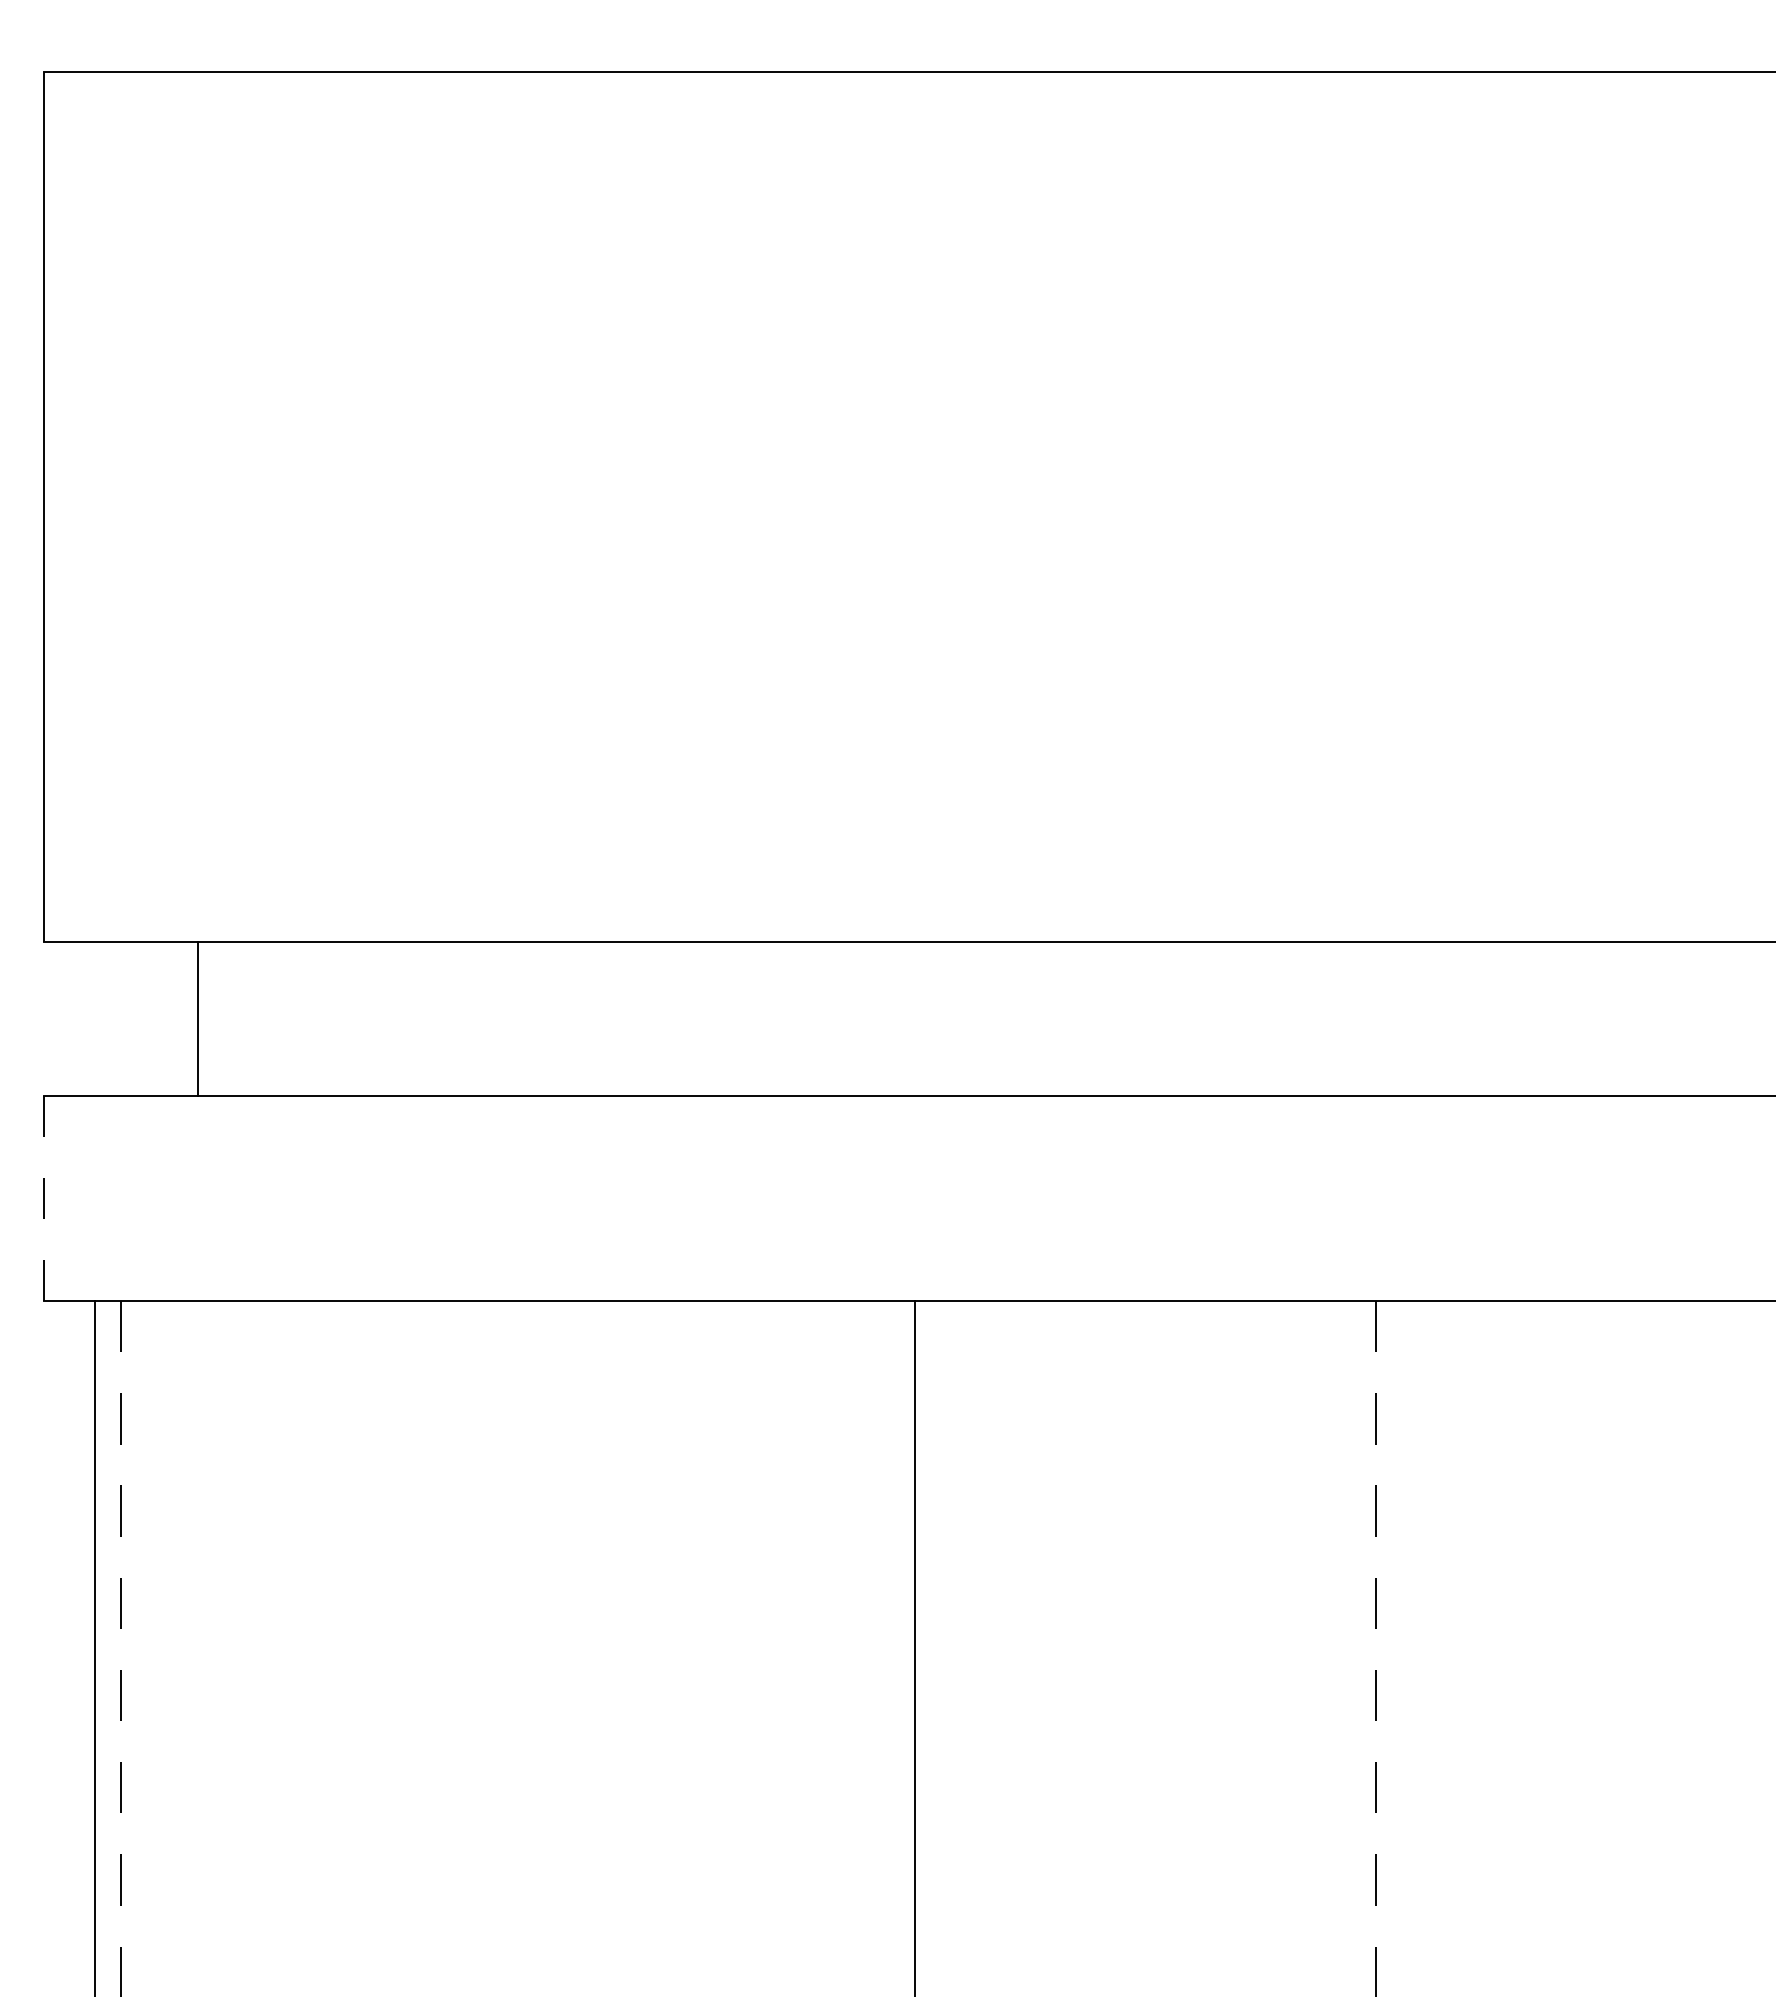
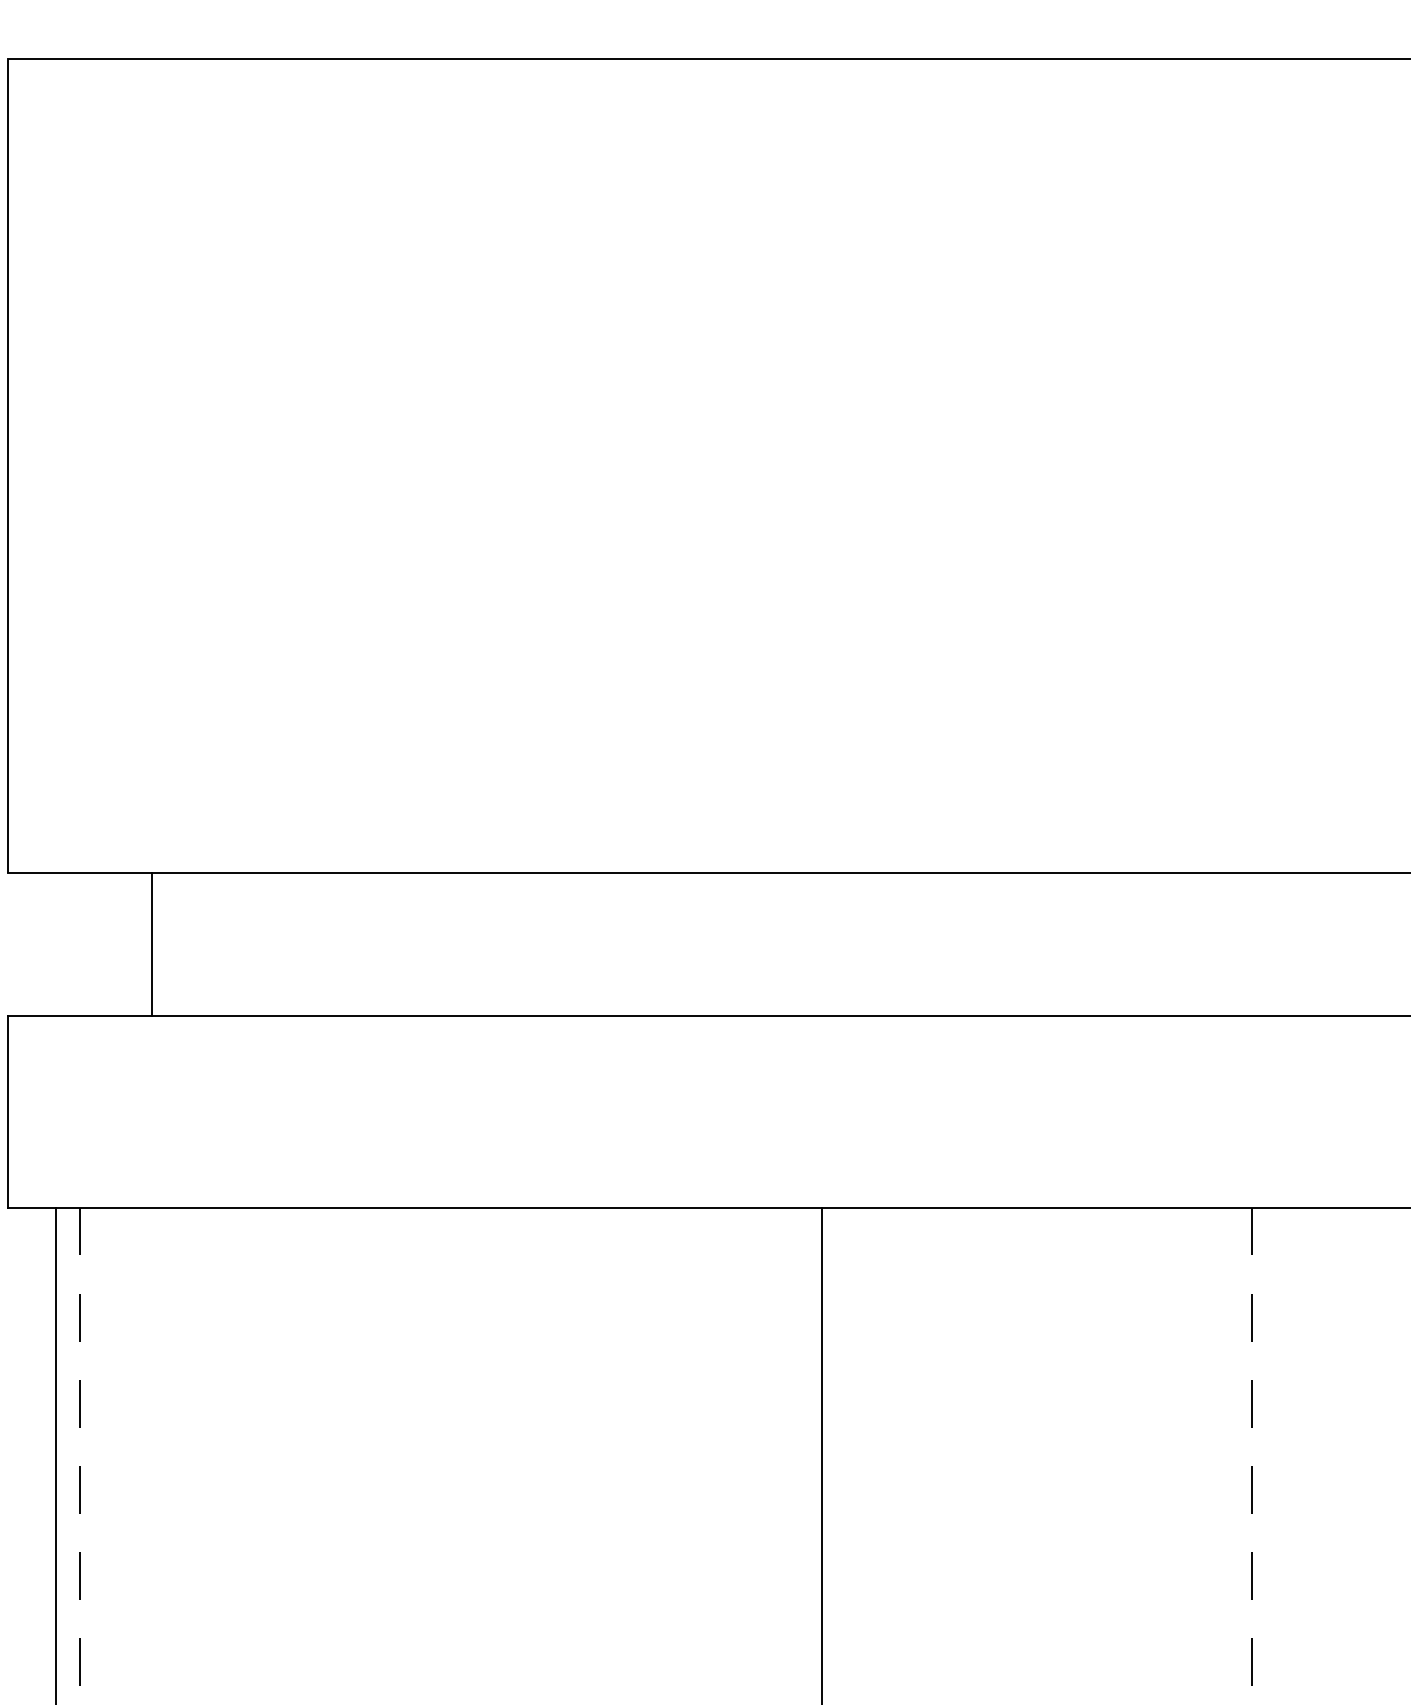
line: (44, 1199) -> (8, 1112), dashed -> solid

